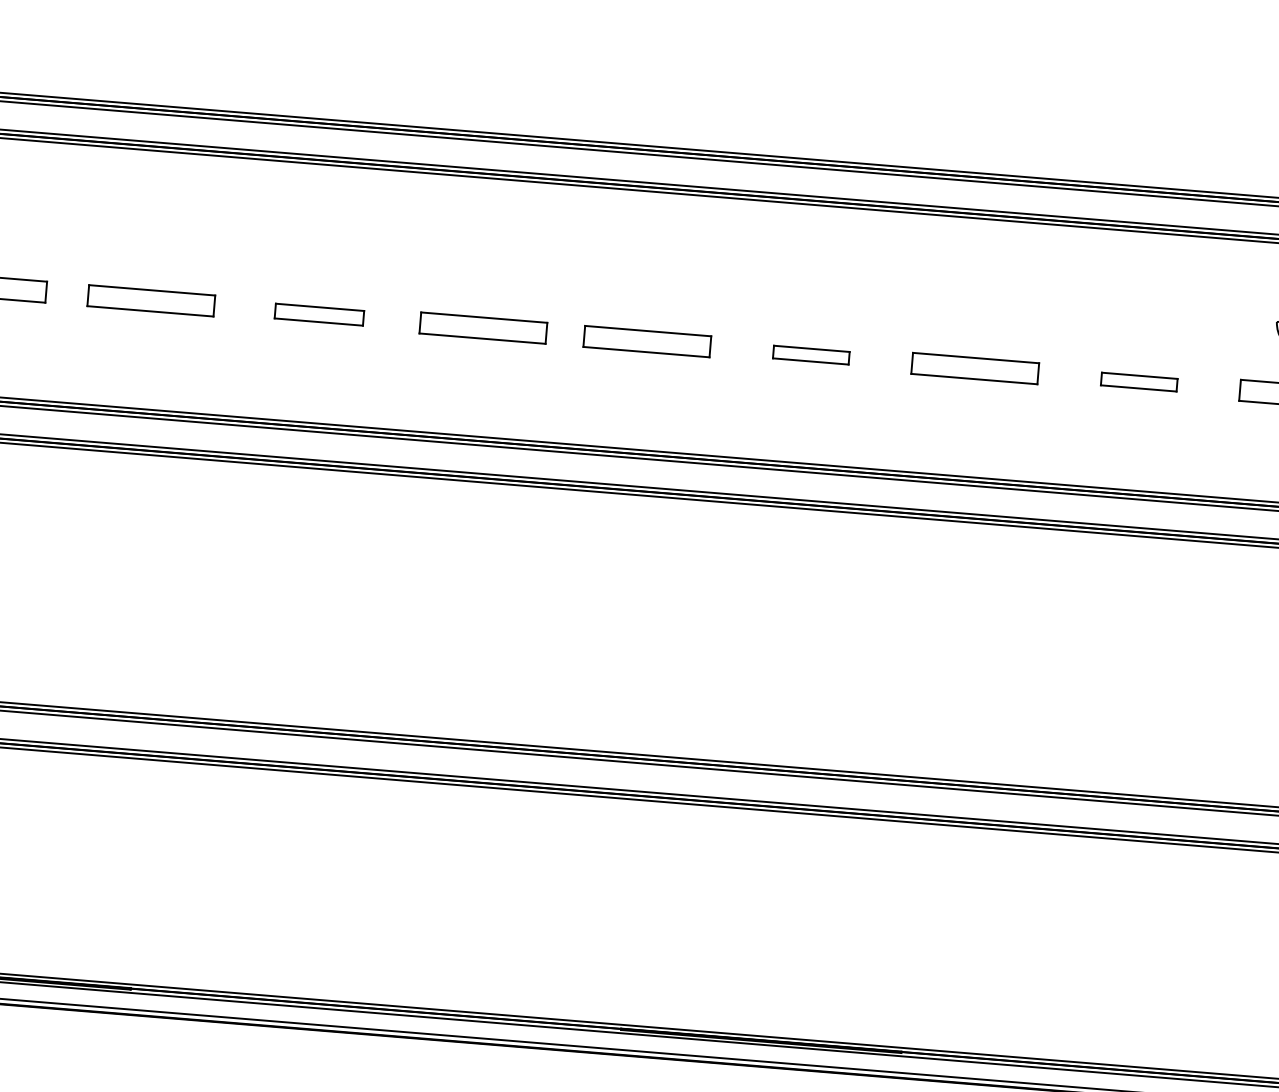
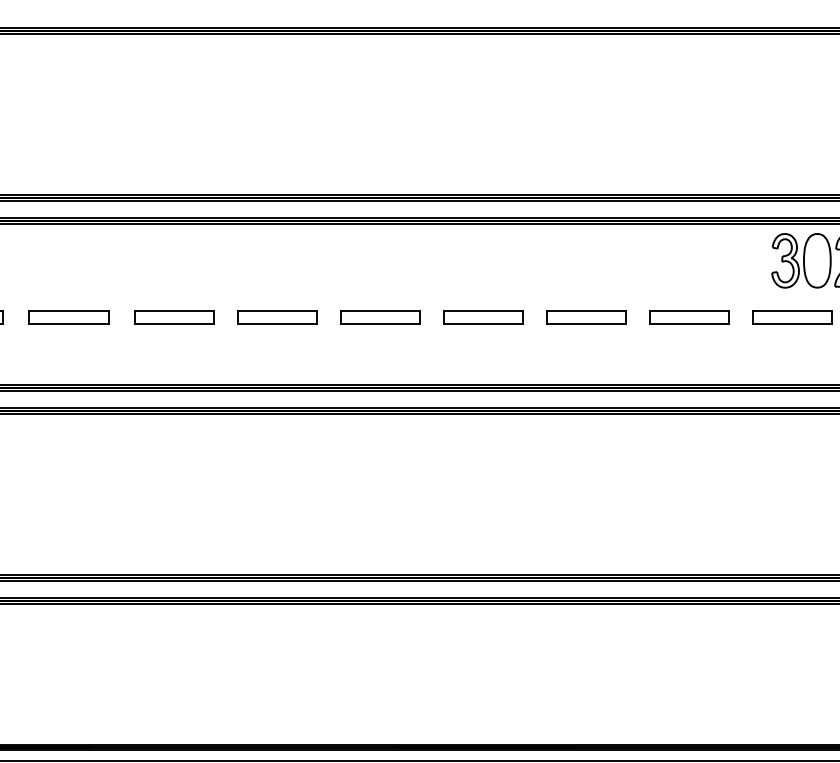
part: (319, 314) -> (174, 317), size x1.43
part: (811, 355) -> (483, 317), size x1.67
part: (1139, 382) -> (689, 317), size x1.67

